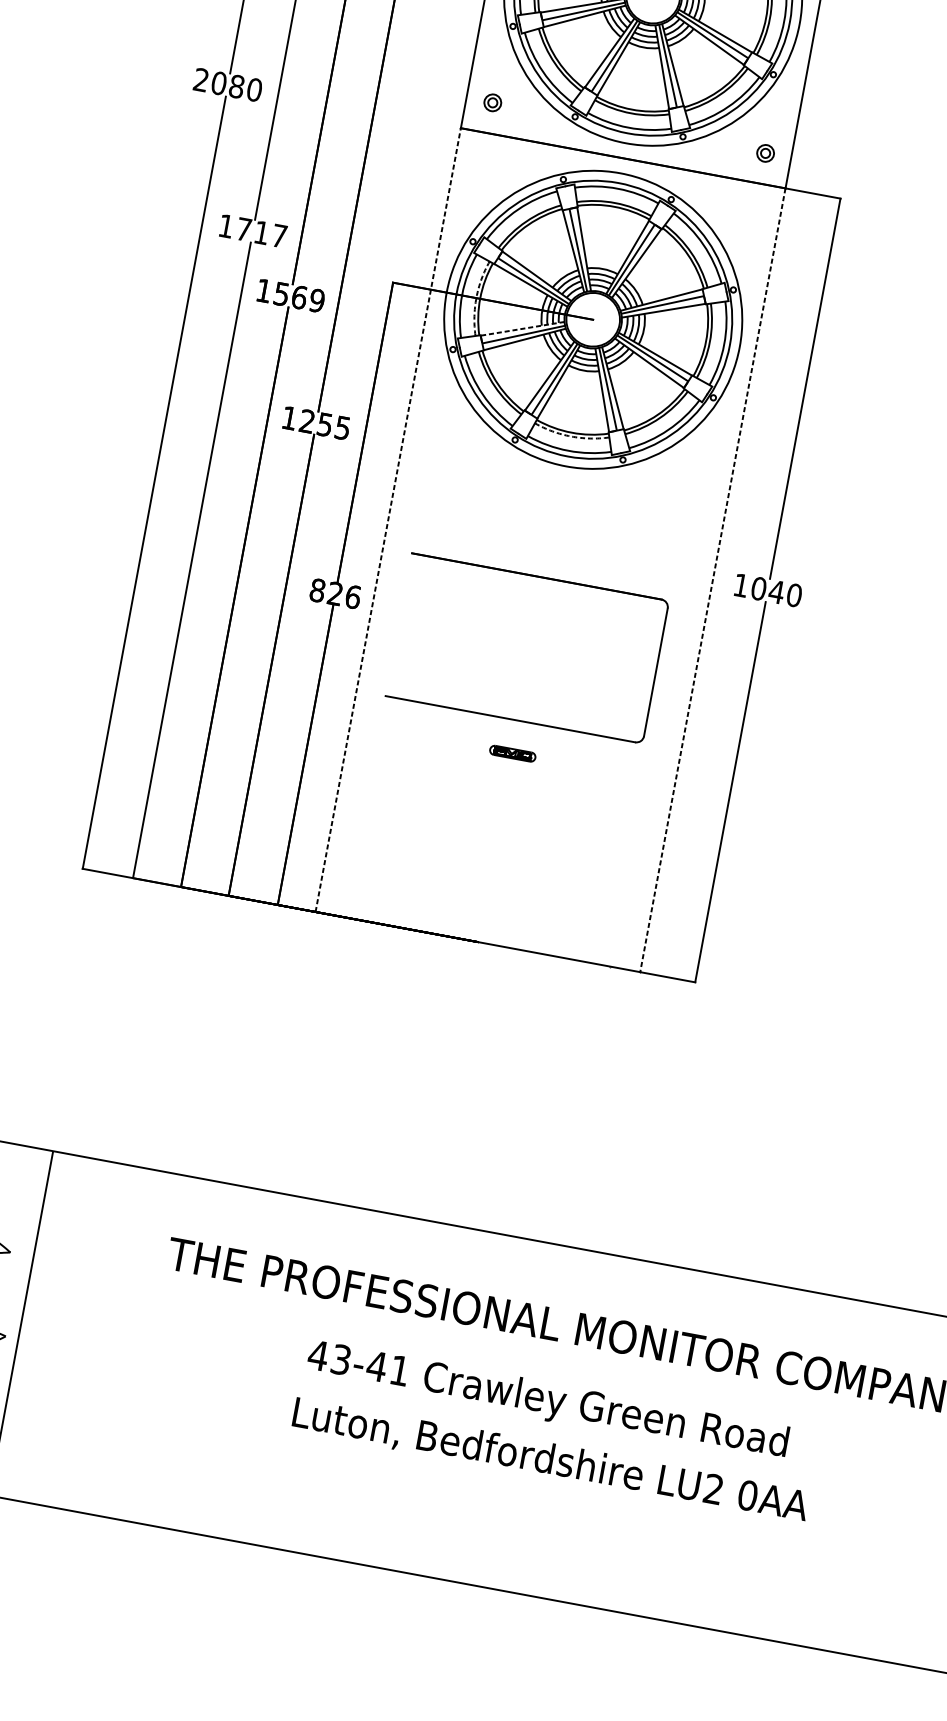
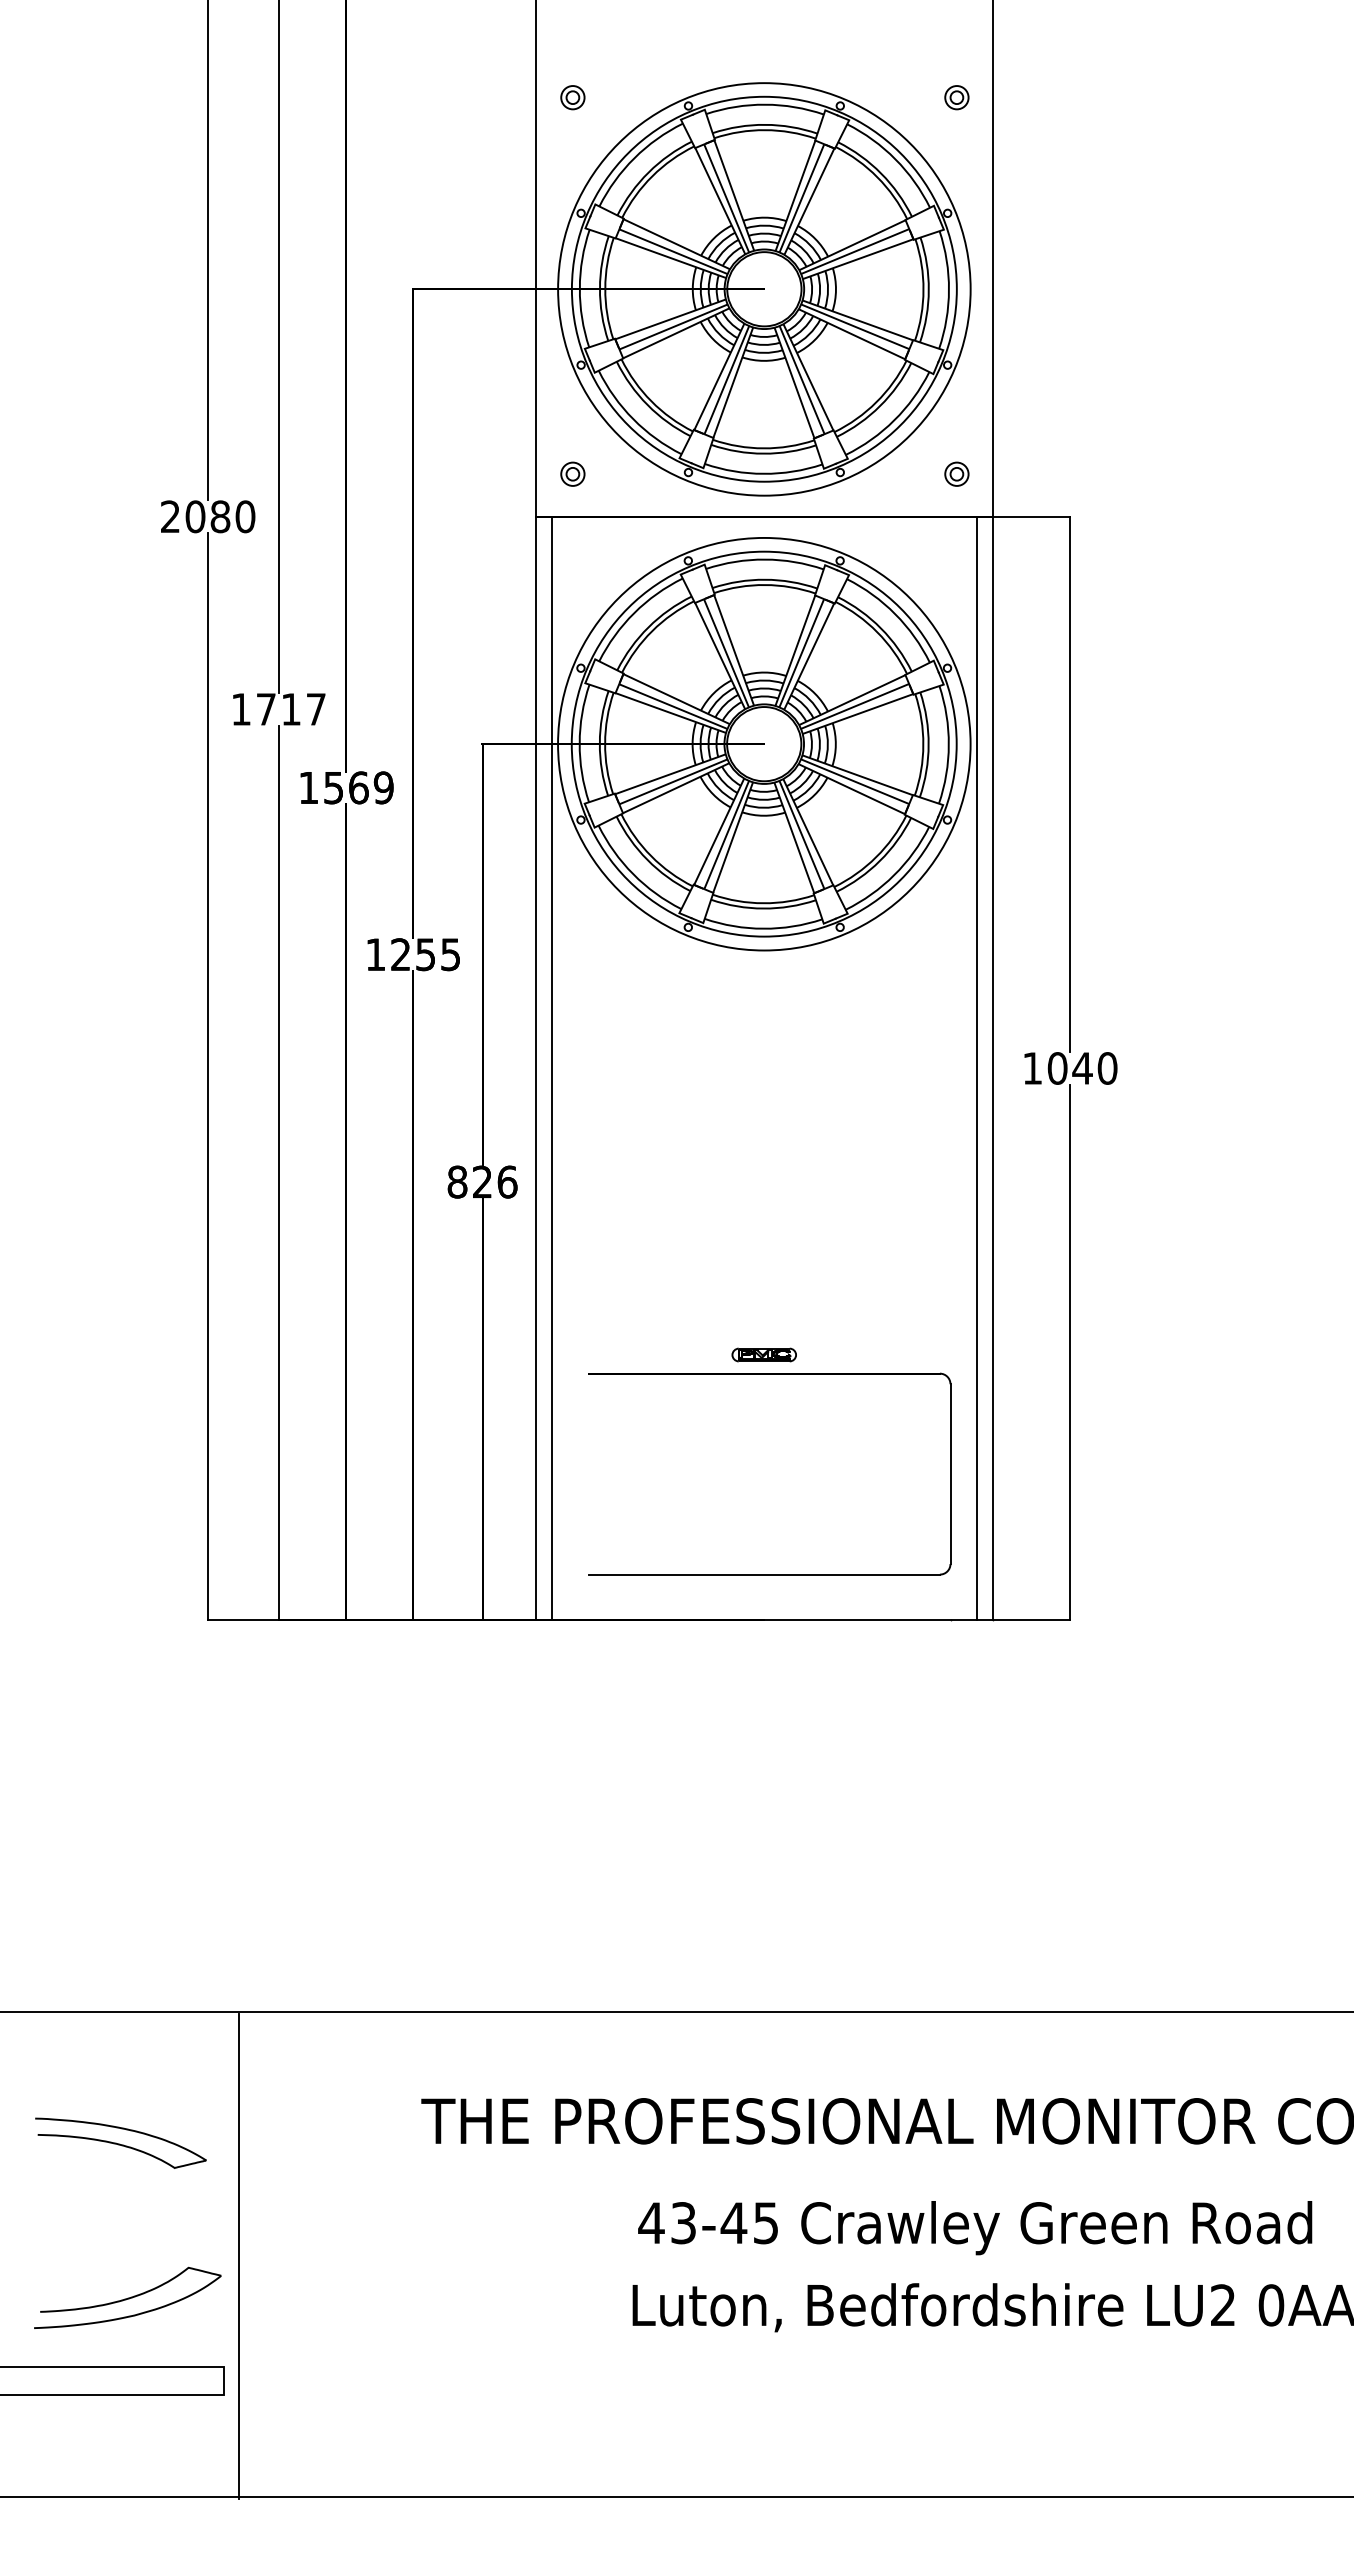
arc: (476, 297) -> (599, 743), dashed -> solid
line: (522, 328) -> (670, 774), dashed -> solid
arc: (571, 436) -> (763, 908), dashed -> solid
line: (388, 520) -> (535, 1068), dashed -> solid
line: (399, 522) -> (551, 1068), added
part: (540, 577) -> (769, 1374), moved
line: (701, 578) -> (976, 1068), added
line: (712, 580) -> (992, 1068), dashed -> solid
text: (399, 1370) -> (765, 2223), 43-41 -> 43-45

